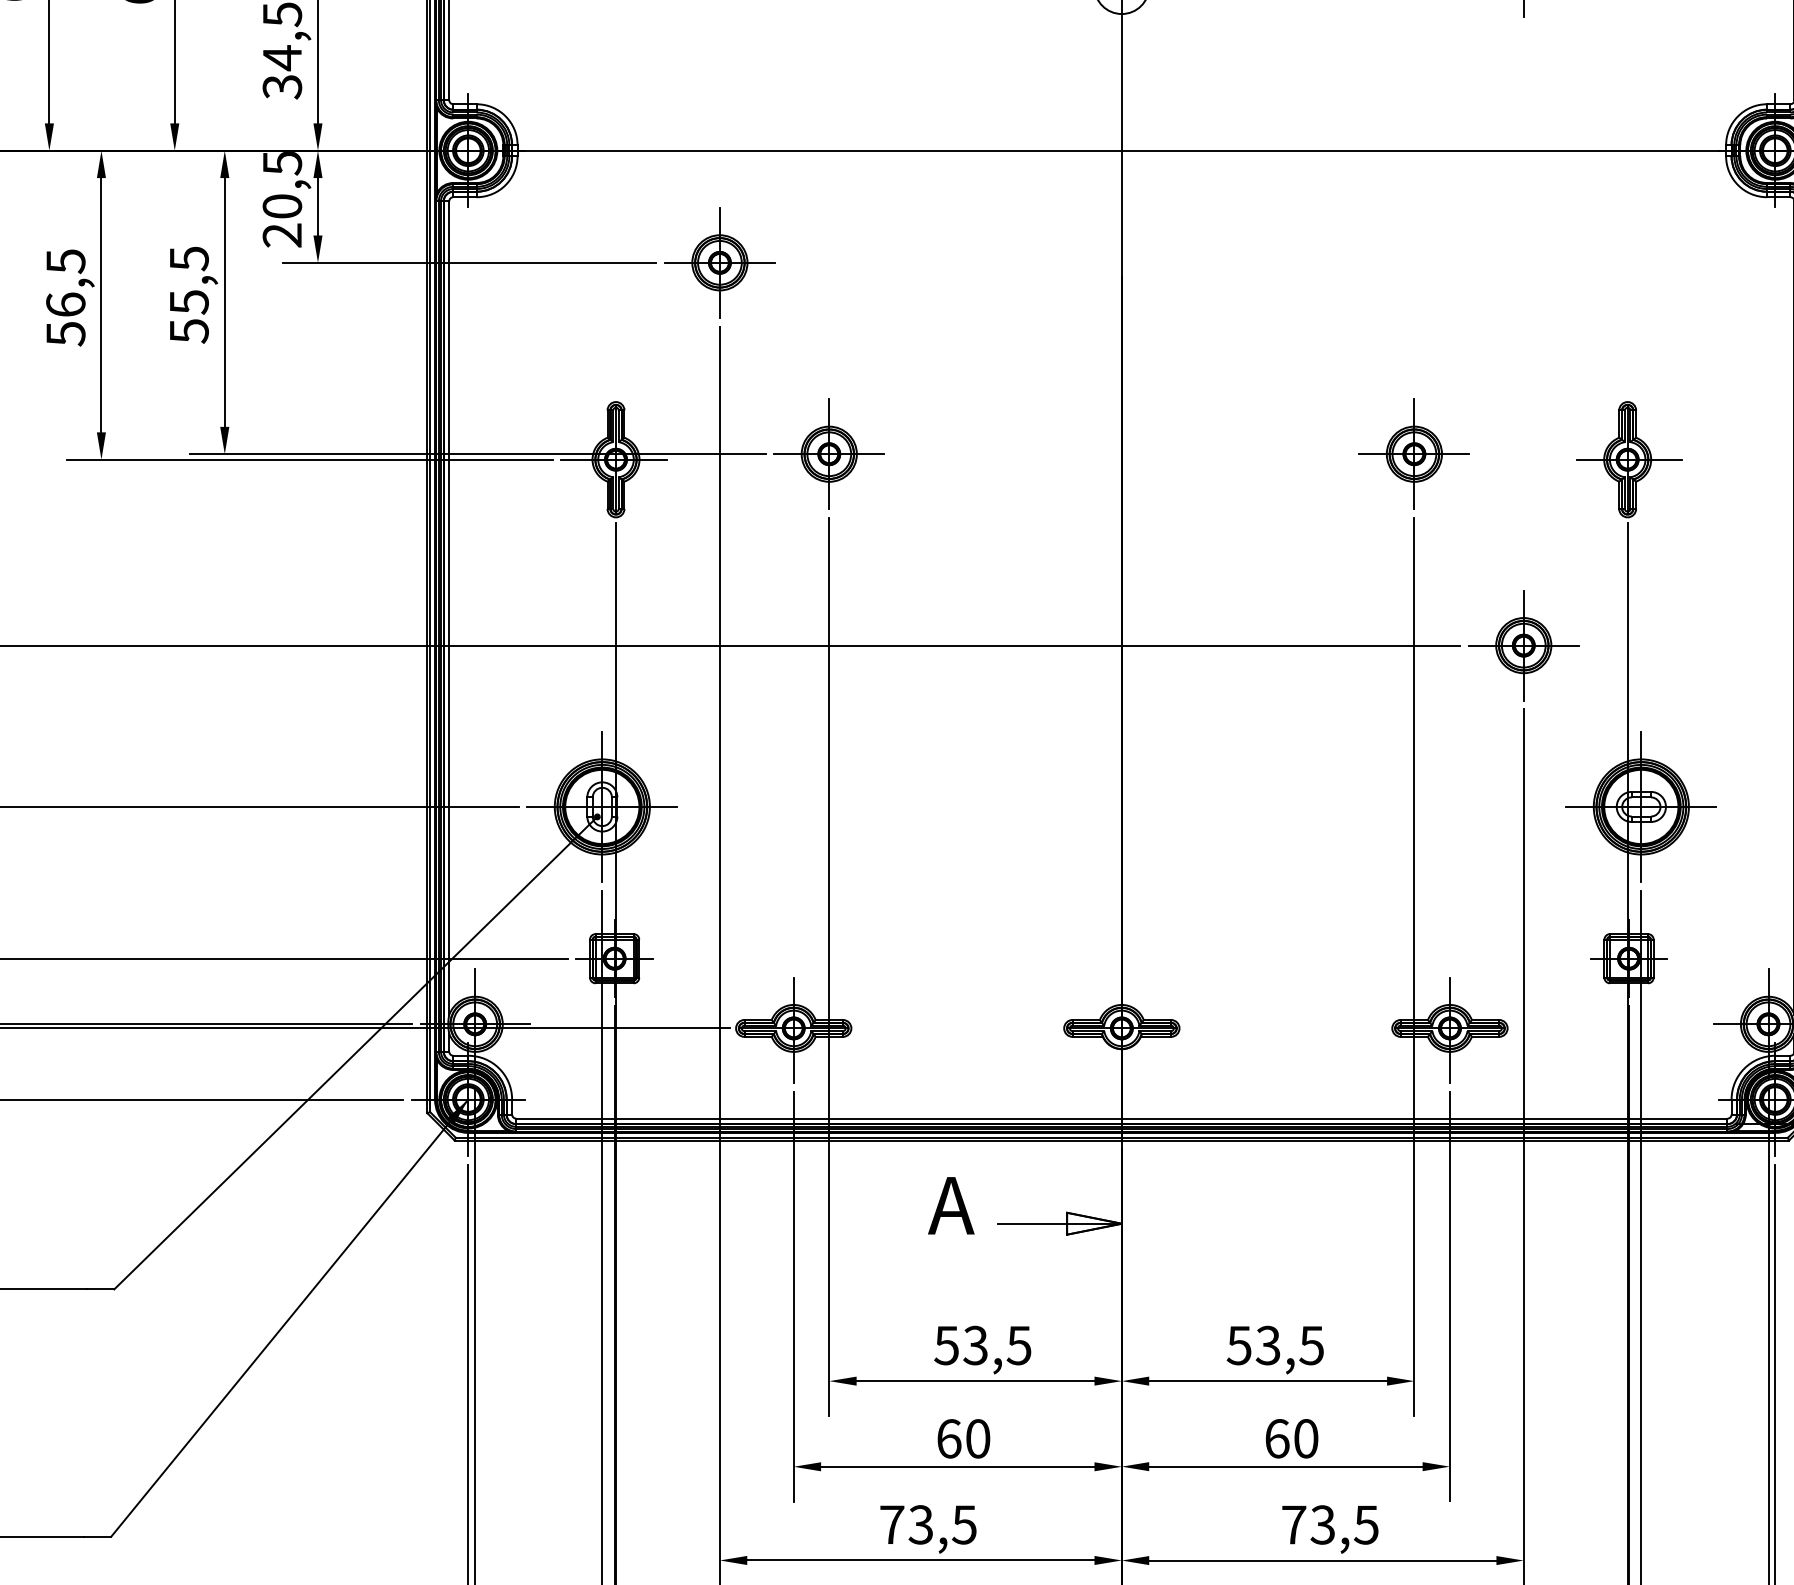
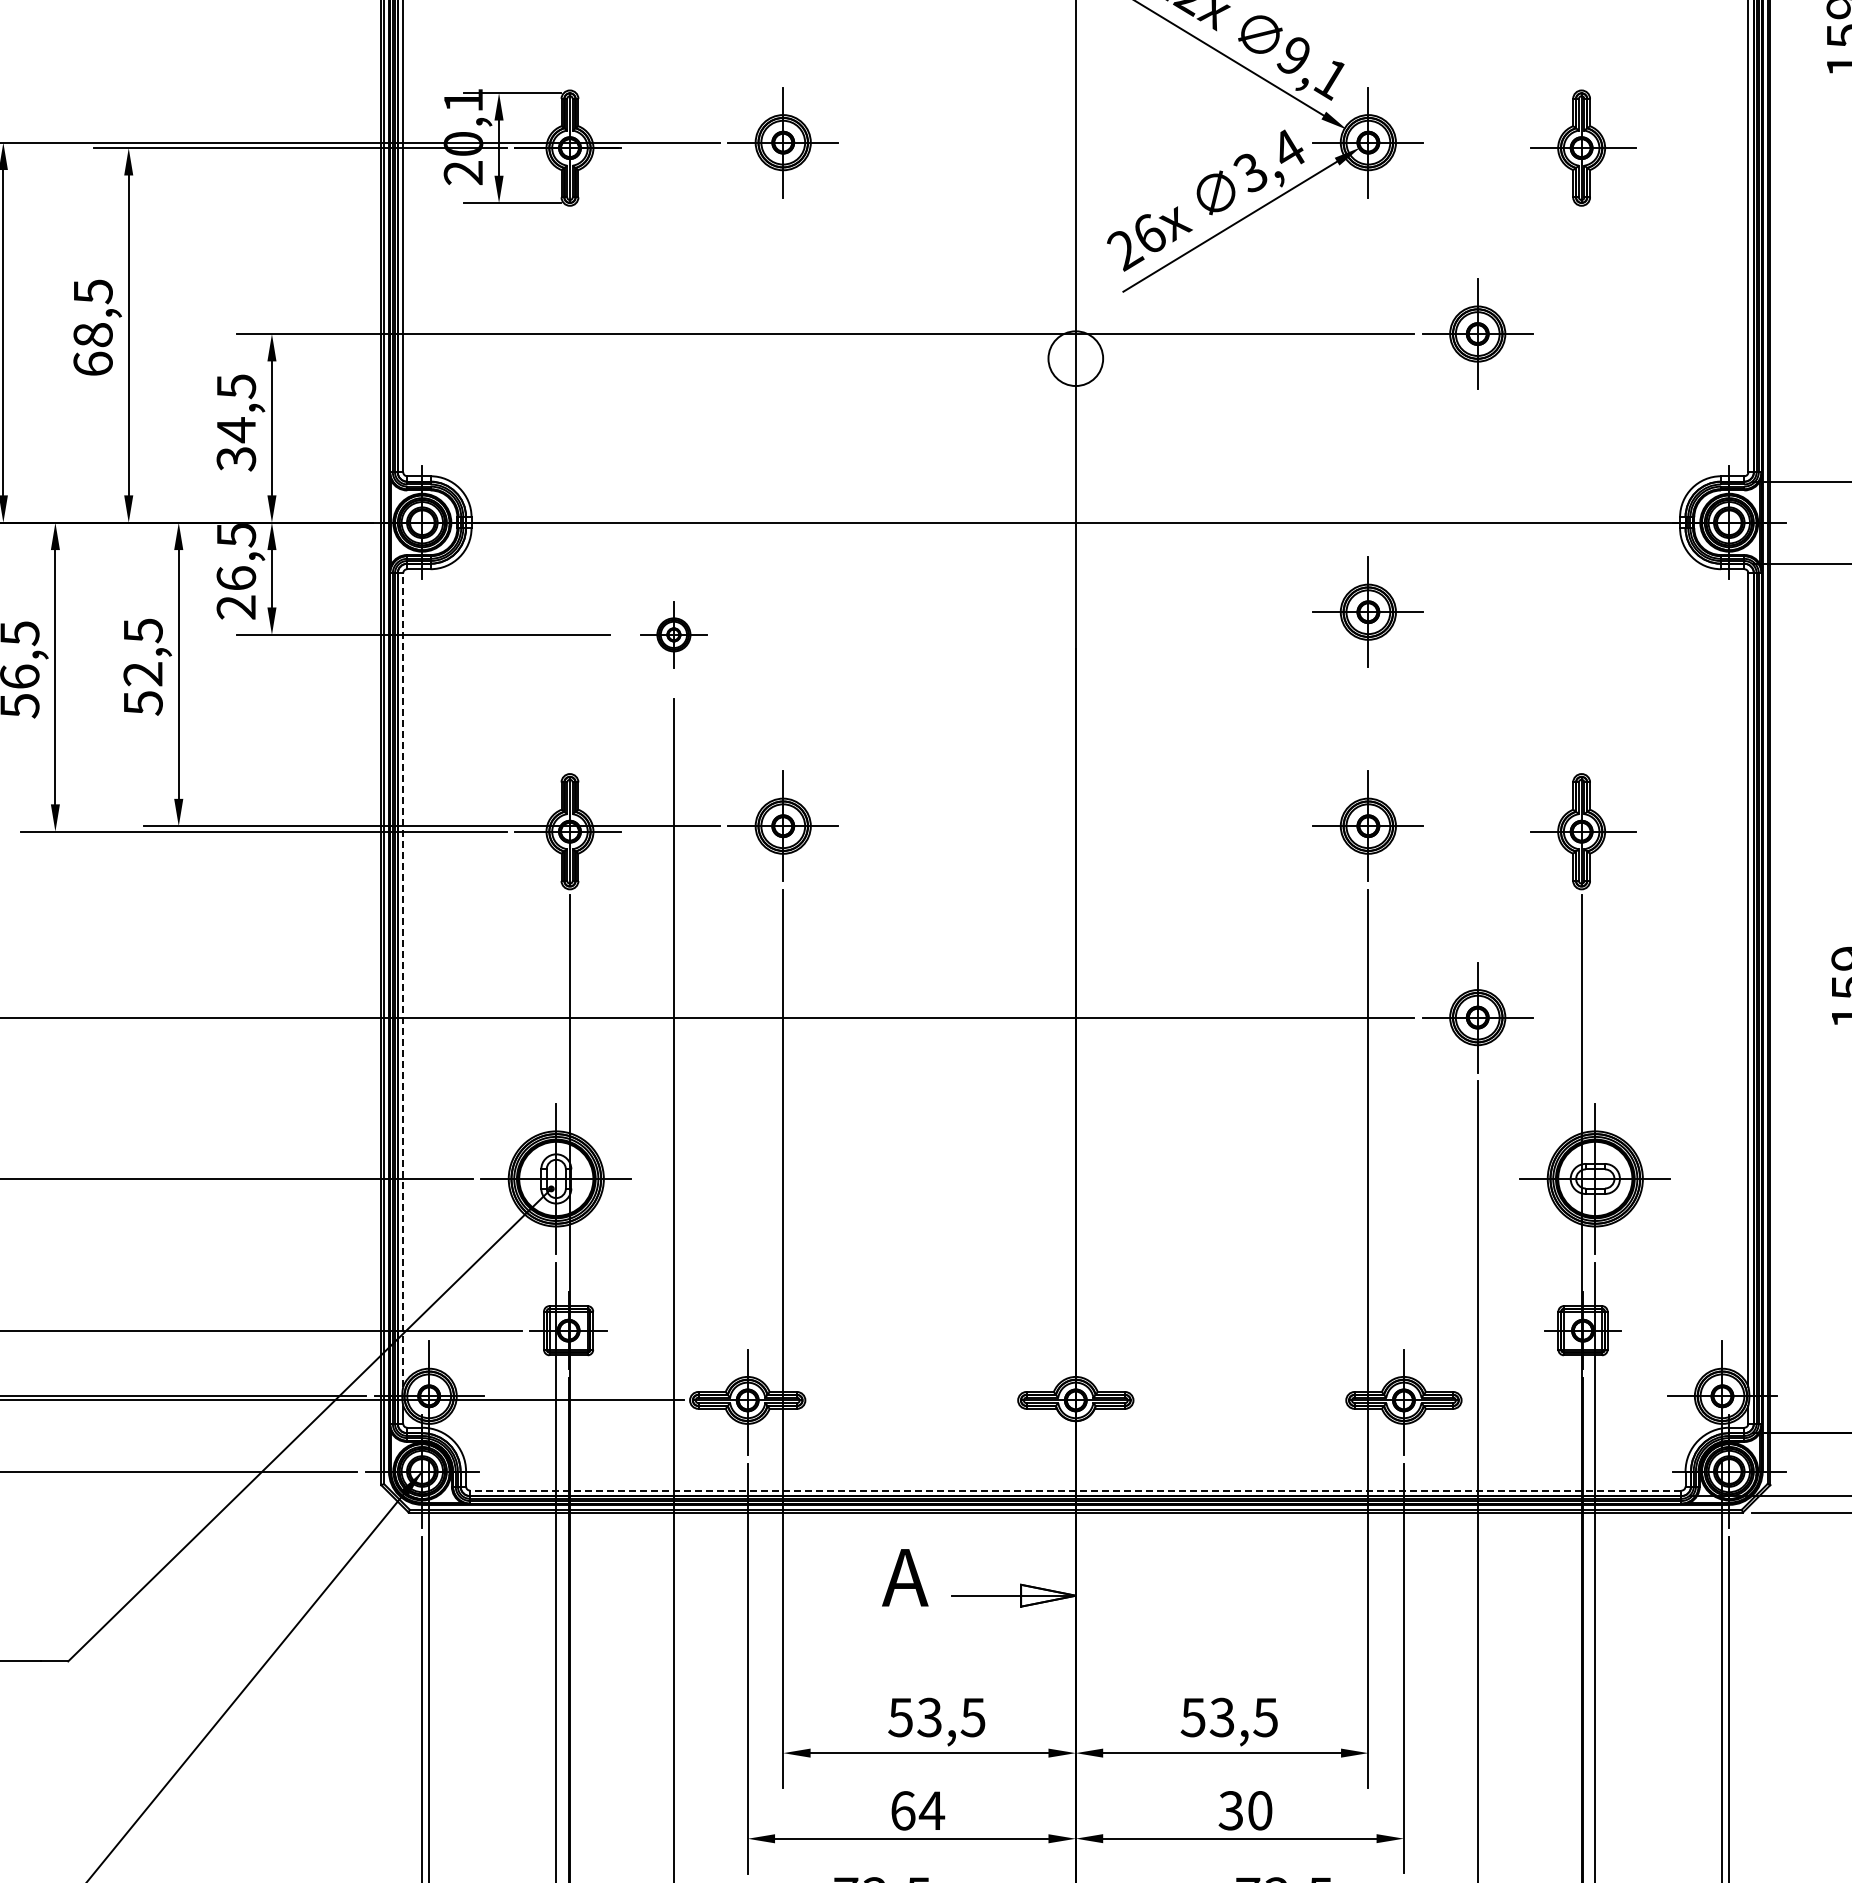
text: (282, 206) -> (236, 578), 20,5 -> 26,5
part: (1413, 239) -> (1367, 611), added
part: (719, 262) -> (673, 634), size x0.6
text: (188, 302) -> (142, 674), 55,5 -> 52,5
line: (449, 608) -> (403, 980), solid -> dashed
line: (1121, 1118) -> (1075, 1490), solid -> dashed
text: (977, 1438) -> (931, 1810), 60 -> 64
text: (1276, 1438) -> (1230, 1810), 60 -> 30

